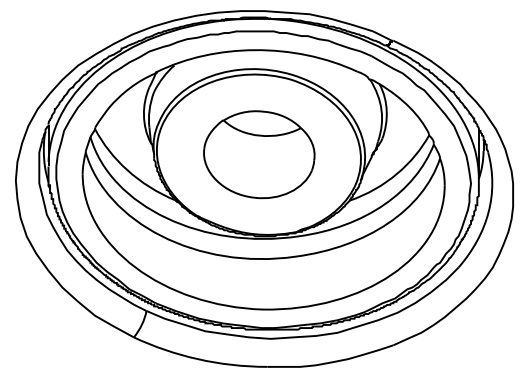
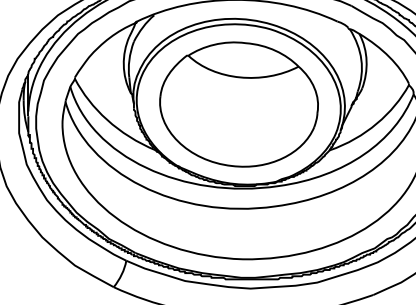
part: (259, 154) -> (239, 104), size x1.43

